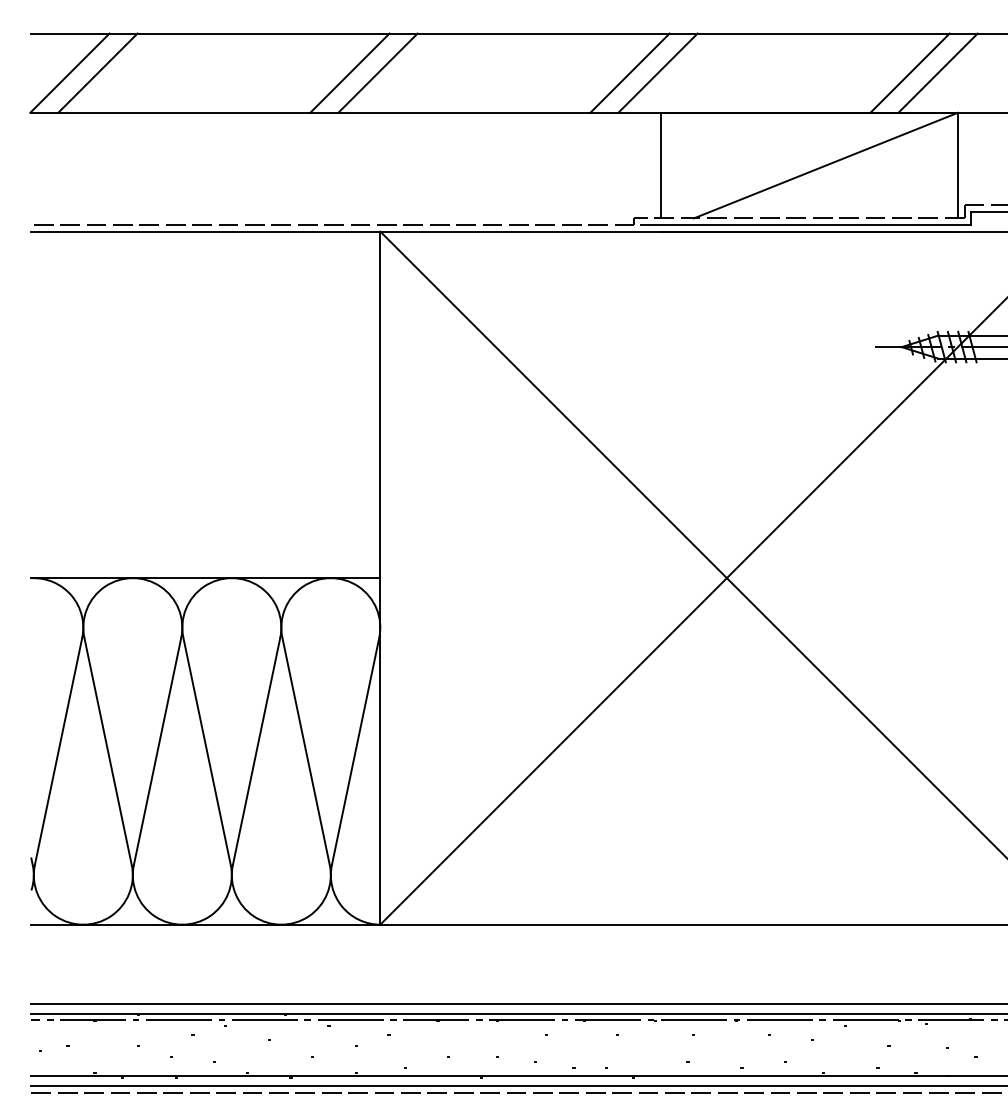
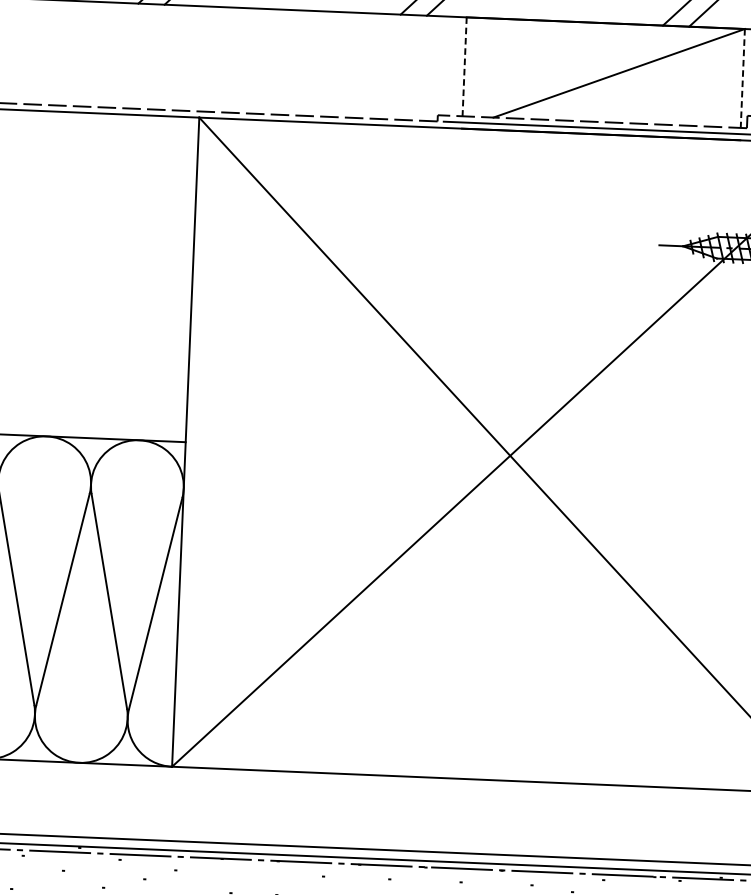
line: (660, 165) -> (464, 66), solid -> dashed
line: (957, 165) -> (742, 78), solid -> dashed

